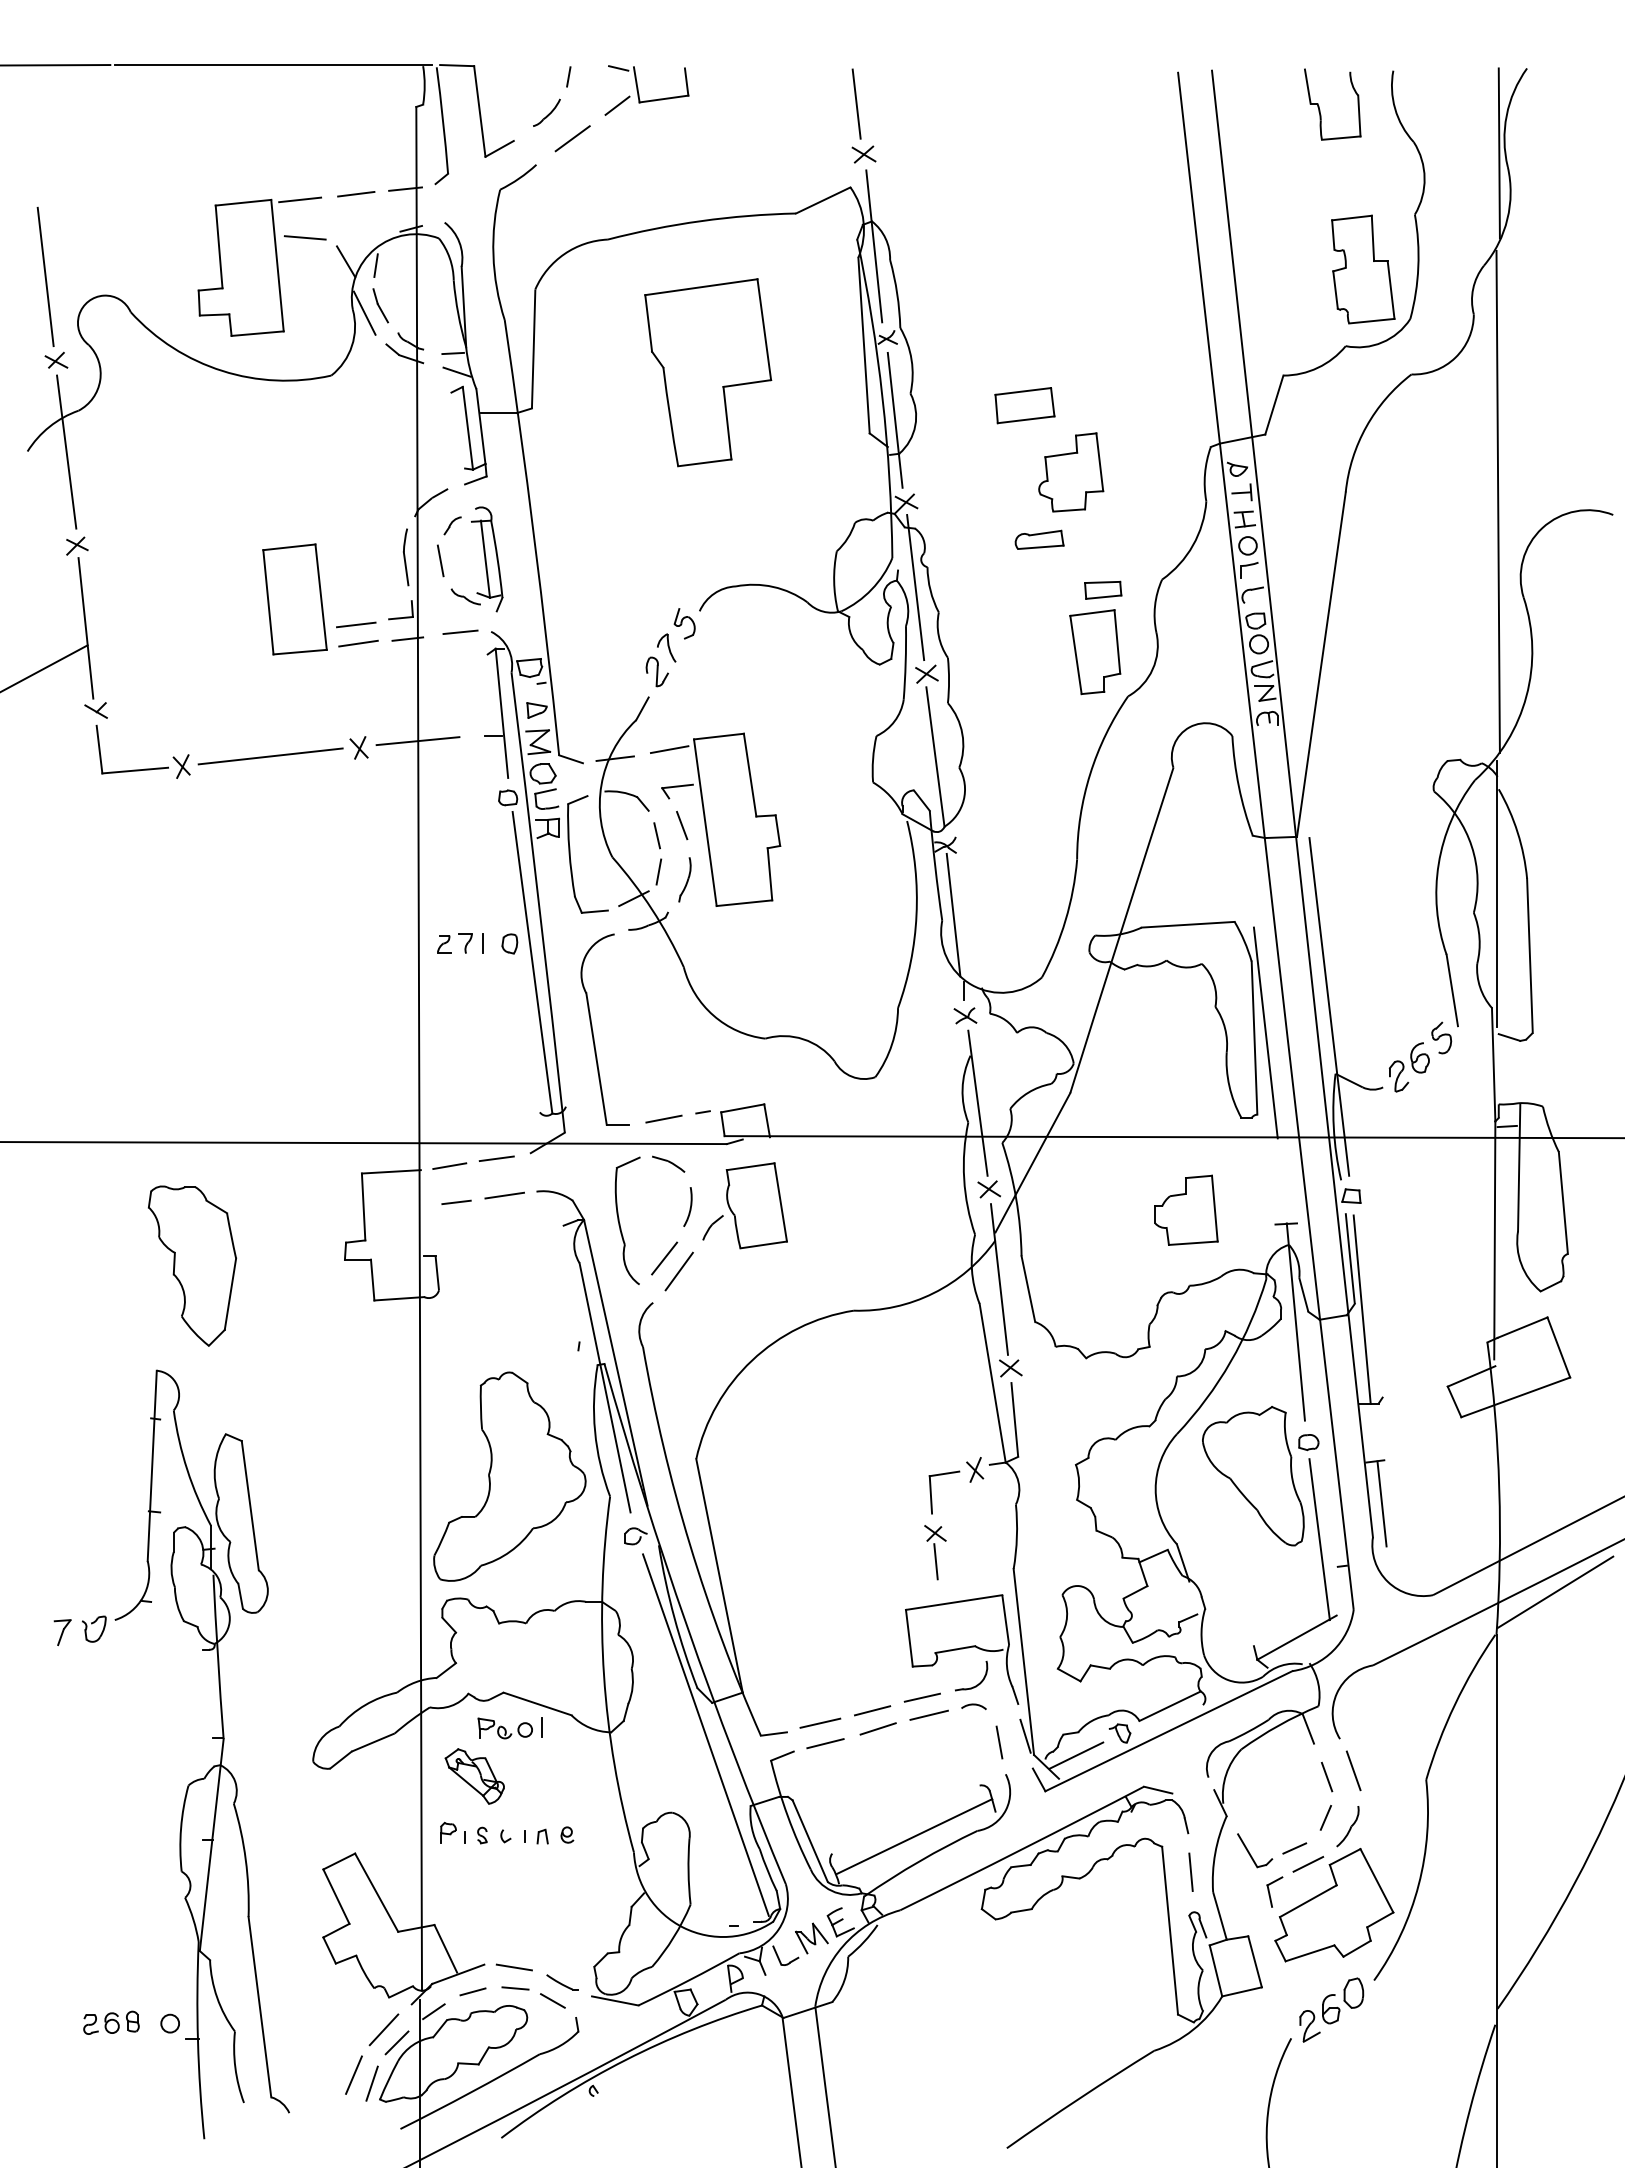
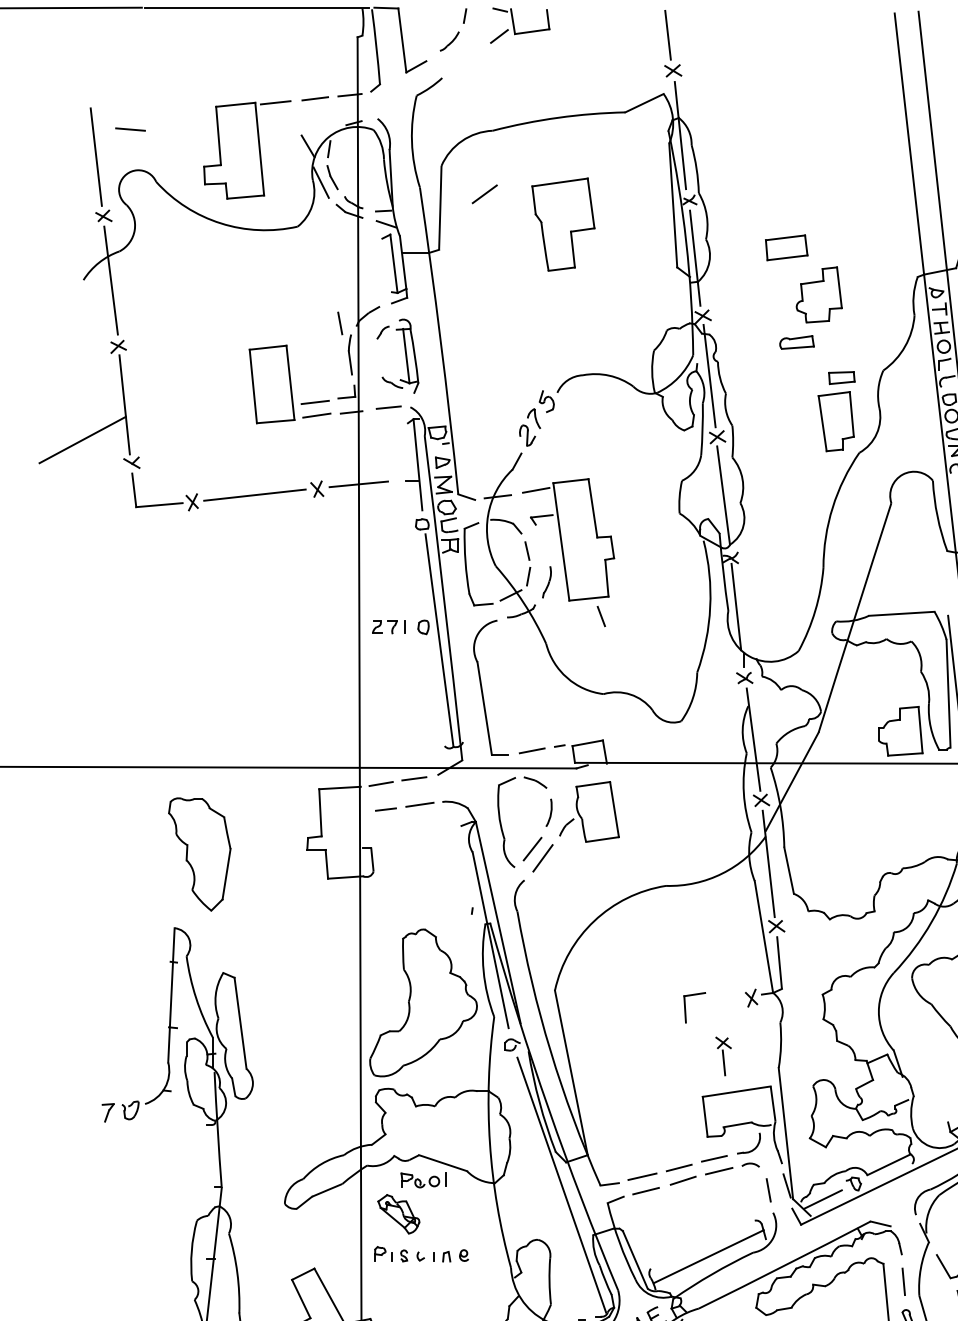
line: (572, 138) -> (484, 194), moved
line: (304, 237) -> (130, 129), moved
part: (708, 372) -> (563, 224), size x0.7
line: (440, 560) -> (340, 323), moved
line: (682, 825) -> (601, 616), moved
part: (1186, 1209) -> (900, 730), moved
part: (931, 1492) -> (685, 1007), moved

